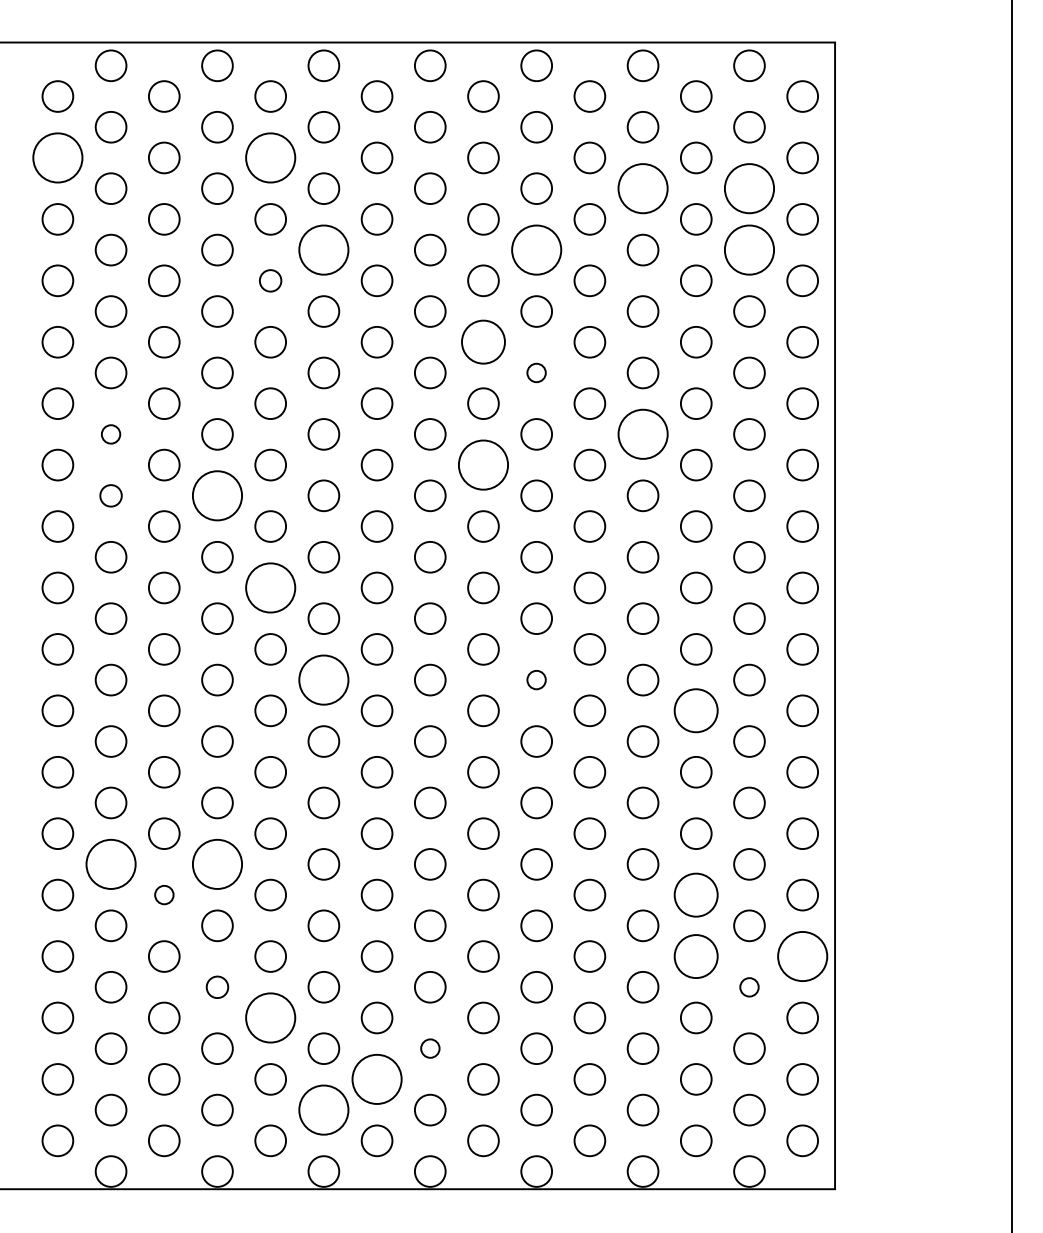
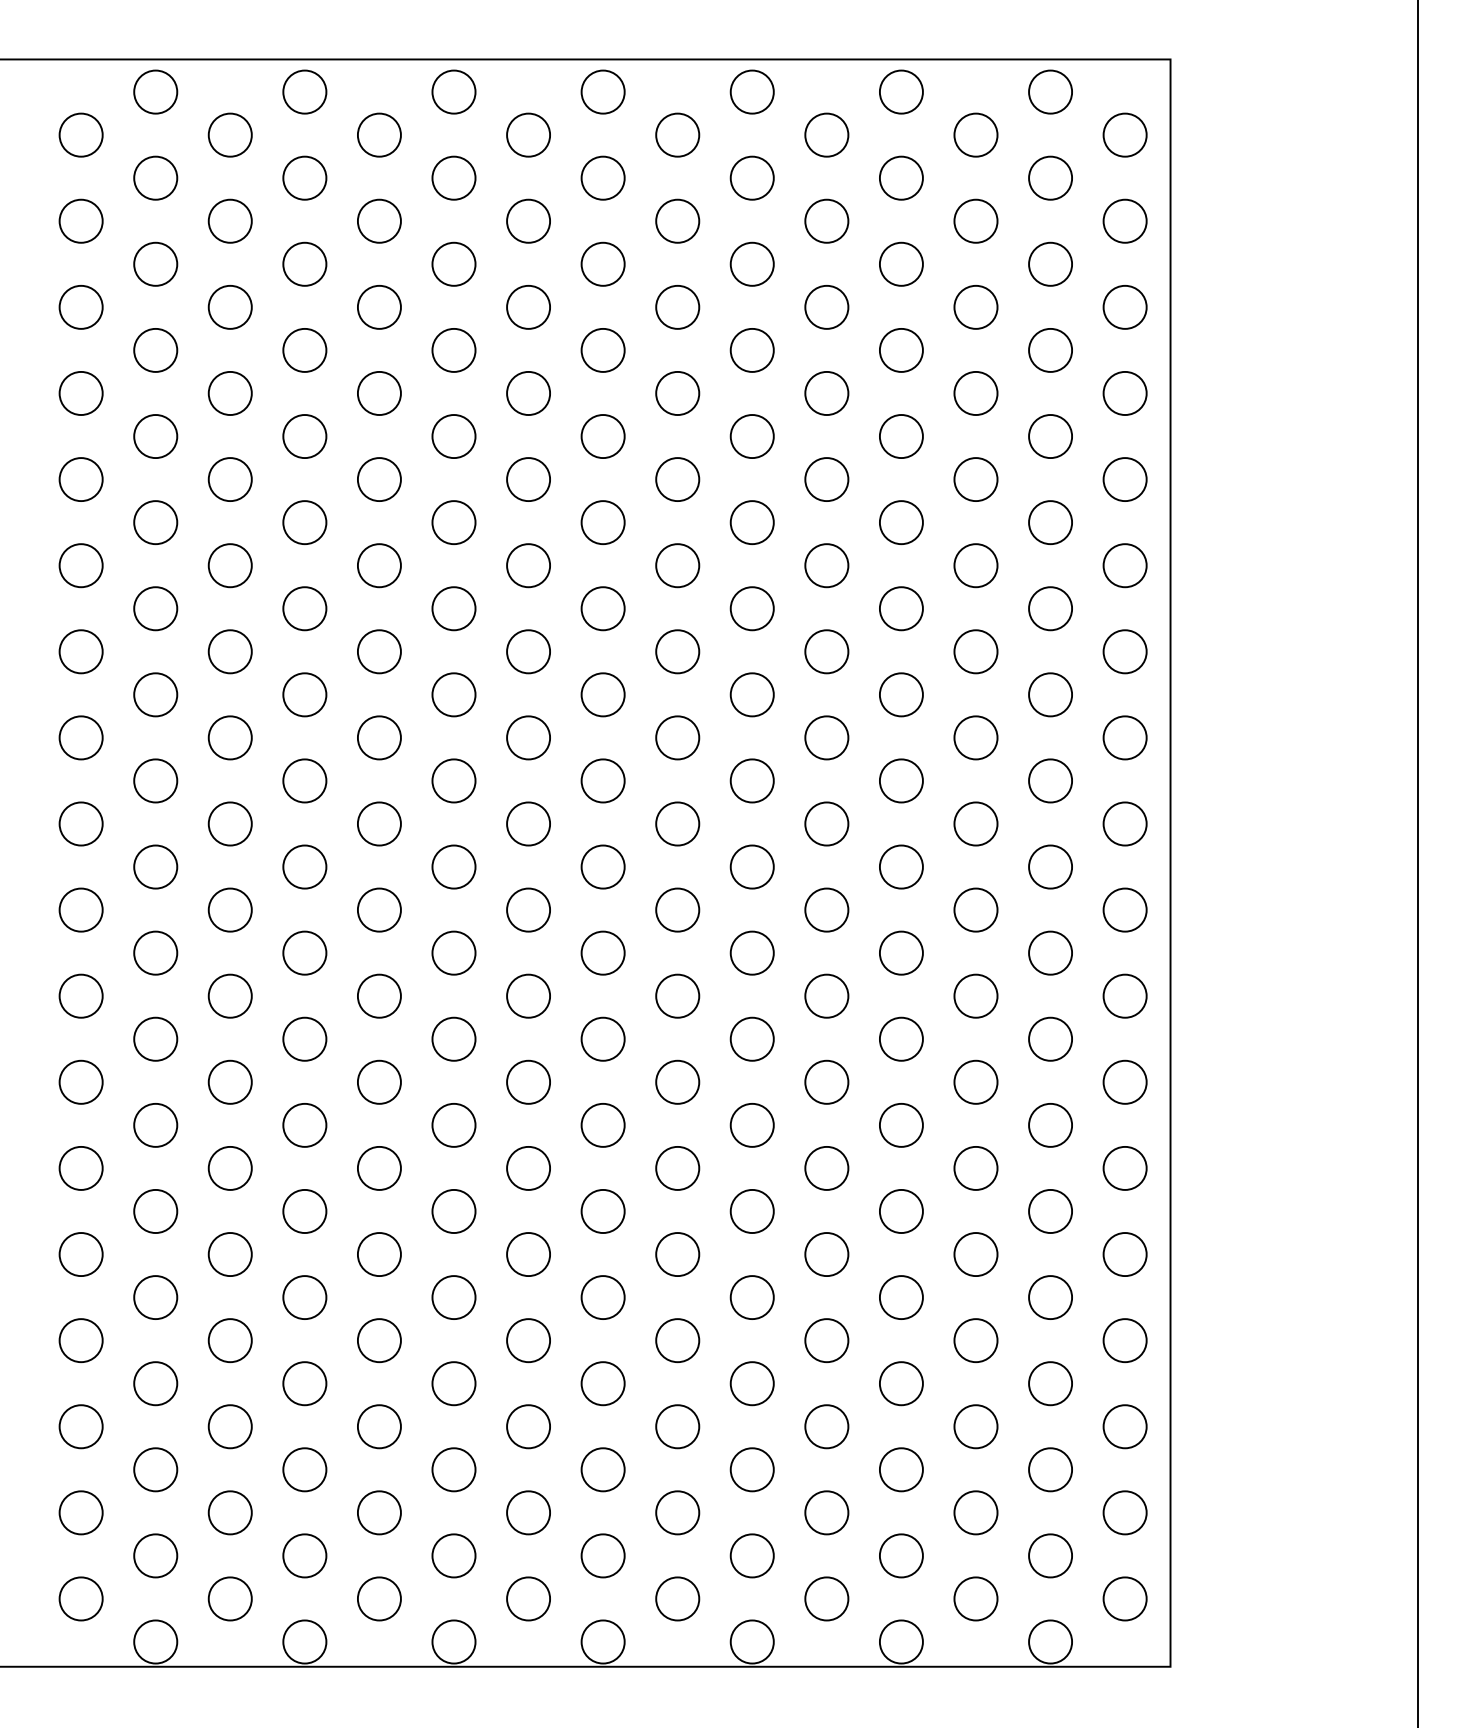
circle: (57, 157) -> (80, 220), size x0.62
circle: (270, 157) -> (379, 220), size x0.62
circle: (642, 188) -> (900, 264), size x0.62
circle: (749, 188) -> (1050, 264), size x0.62
circle: (323, 249) -> (453, 349), size x0.62
circle: (536, 249) -> (752, 349), size x0.62
circle: (749, 249) -> (1050, 349), size x0.62
circle: (270, 280) -> (379, 393), size x1.43
circle: (483, 342) -> (677, 479), size x0.71
circle: (536, 372) -> (752, 521), size x1.67
circle: (110, 434) -> (154, 608), size x1.67
circle: (642, 434) -> (900, 608), size x0.62
circle: (483, 464) -> (677, 650), size x0.62
circle: (110, 495) -> (154, 694), size x1.43
circle: (217, 495) -> (304, 694), size x0.62
circle: (270, 587) -> (379, 823), size x0.62
circle: (323, 679) -> (453, 952), size x0.62
circle: (536, 679) -> (752, 952), size x1.67
circle: (696, 710) -> (976, 995), size x0.71
circle: (110, 864) -> (154, 1211), size x0.62
circle: (217, 864) -> (304, 1211), size x0.62
circle: (164, 894) -> (230, 1253), size x1.67
circle: (696, 894) -> (976, 1253), size x0.71
circle: (696, 956) -> (976, 1340), size x0.71
circle: (802, 956) -> (1124, 1340), size x0.62
circle: (217, 987) -> (304, 1384), size x1.43
circle: (749, 987) -> (1050, 1384), size x1.67
circle: (270, 1017) -> (379, 1426), size x0.62
circle: (430, 1048) -> (603, 1469), size x1.67
circle: (376, 1079) -> (527, 1512), size x0.62
circle: (323, 1109) -> (453, 1555), size x0.62

